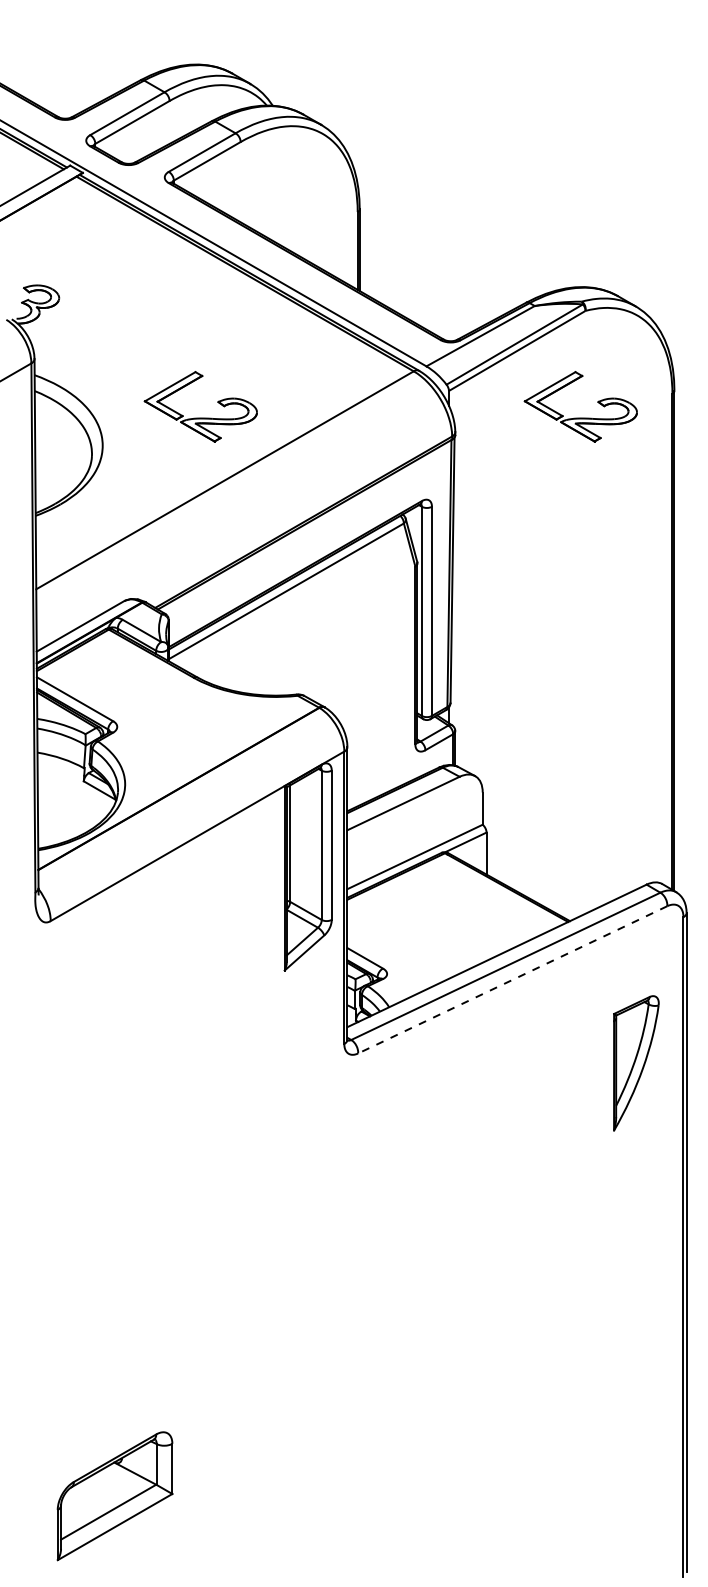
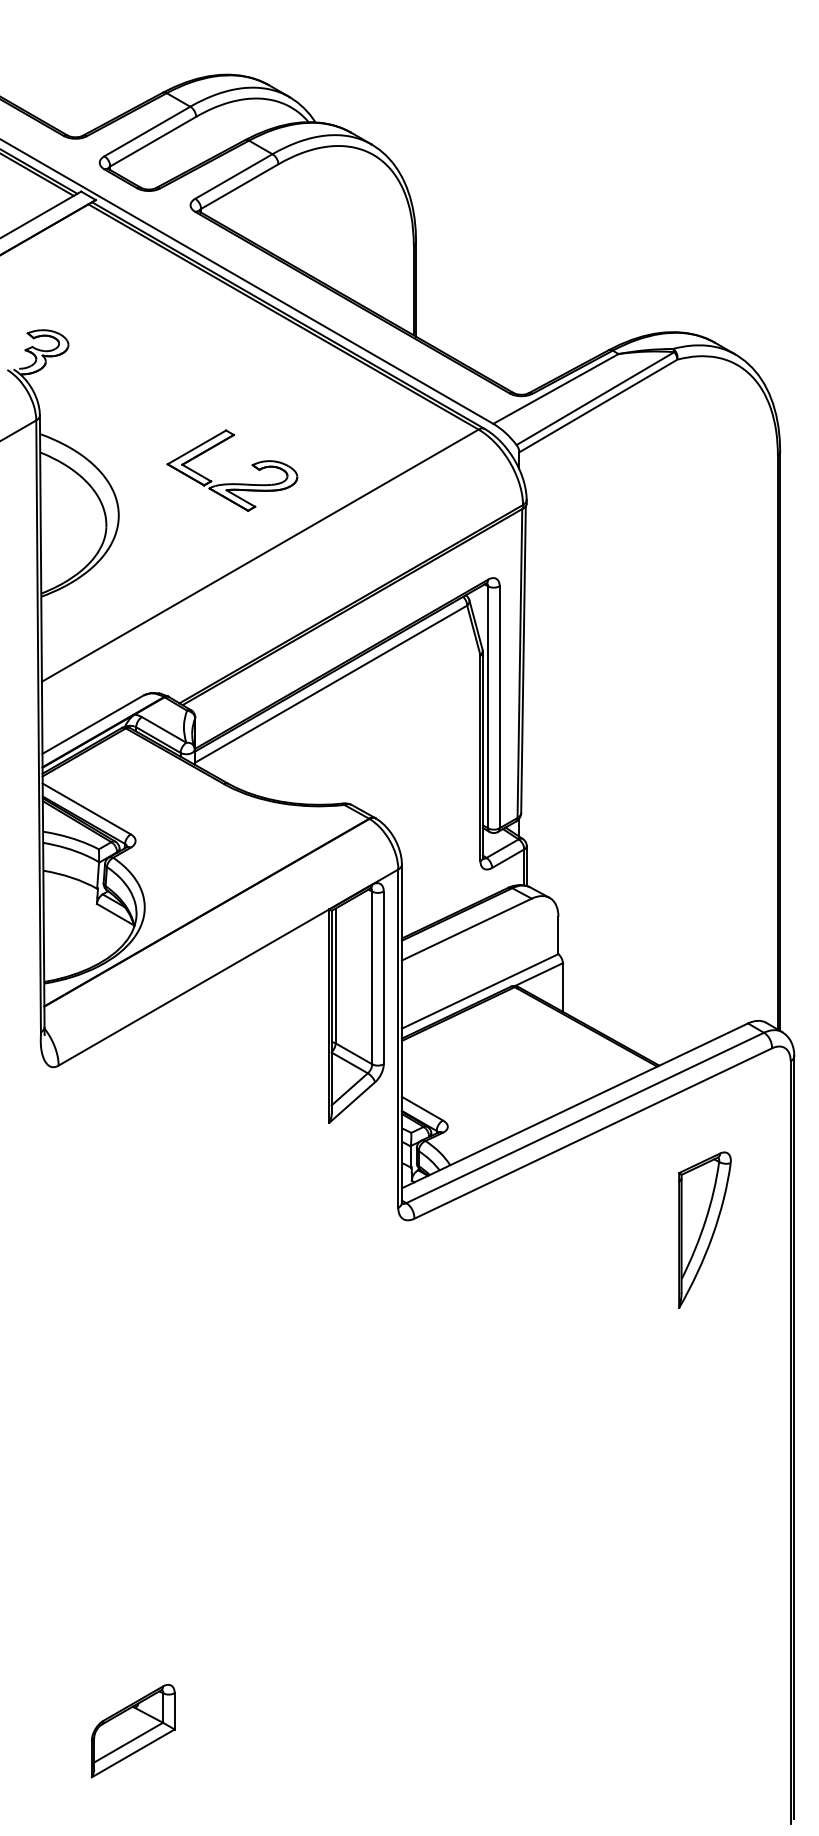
part: (580, 417) -> (671, 483), removed
line: (512, 980) -> (592, 1134), dashed -> solid
part: (636, 1063) -> (705, 1230), moved
part: (115, 1496) -> (133, 1731), size x0.62

